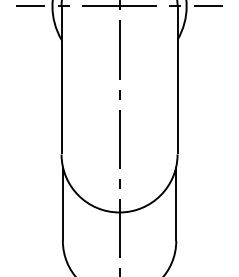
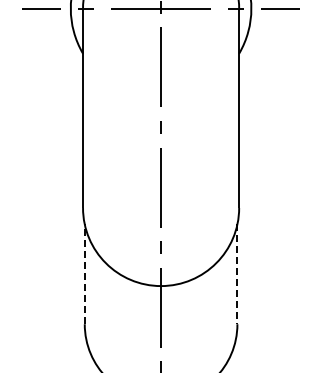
line: (62, 203) -> (84, 274), solid -> dashed
line: (176, 203) -> (237, 274), solid -> dashed

